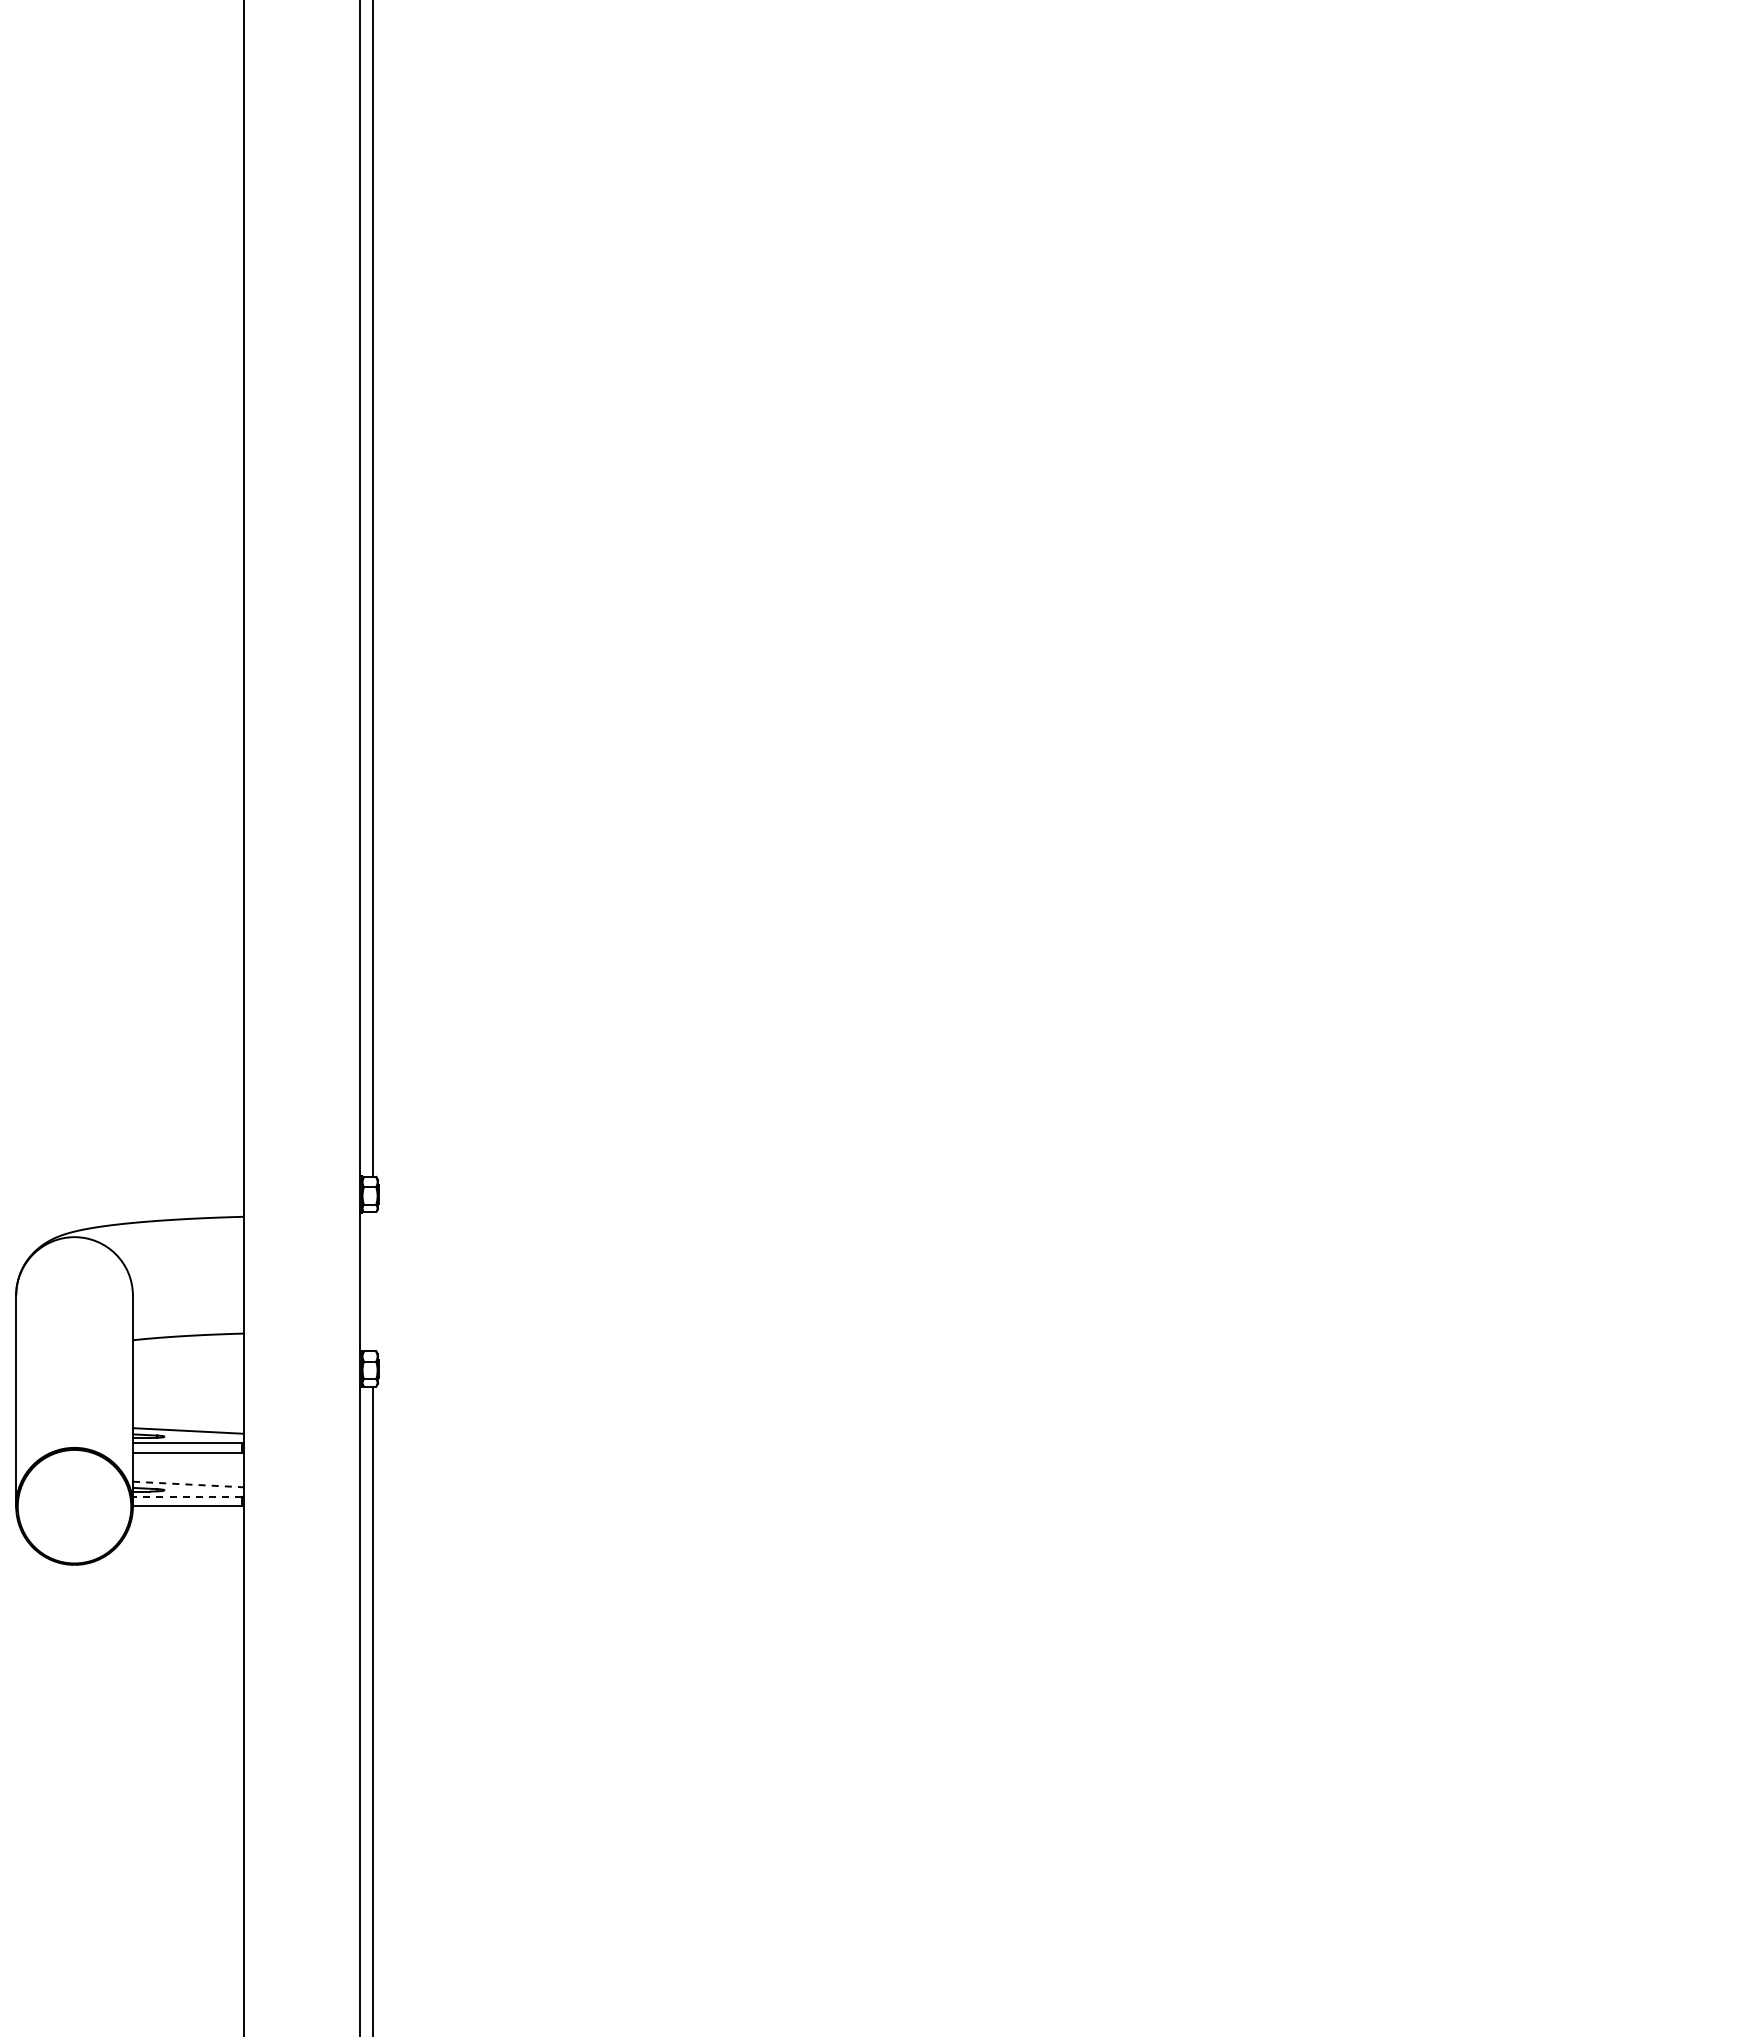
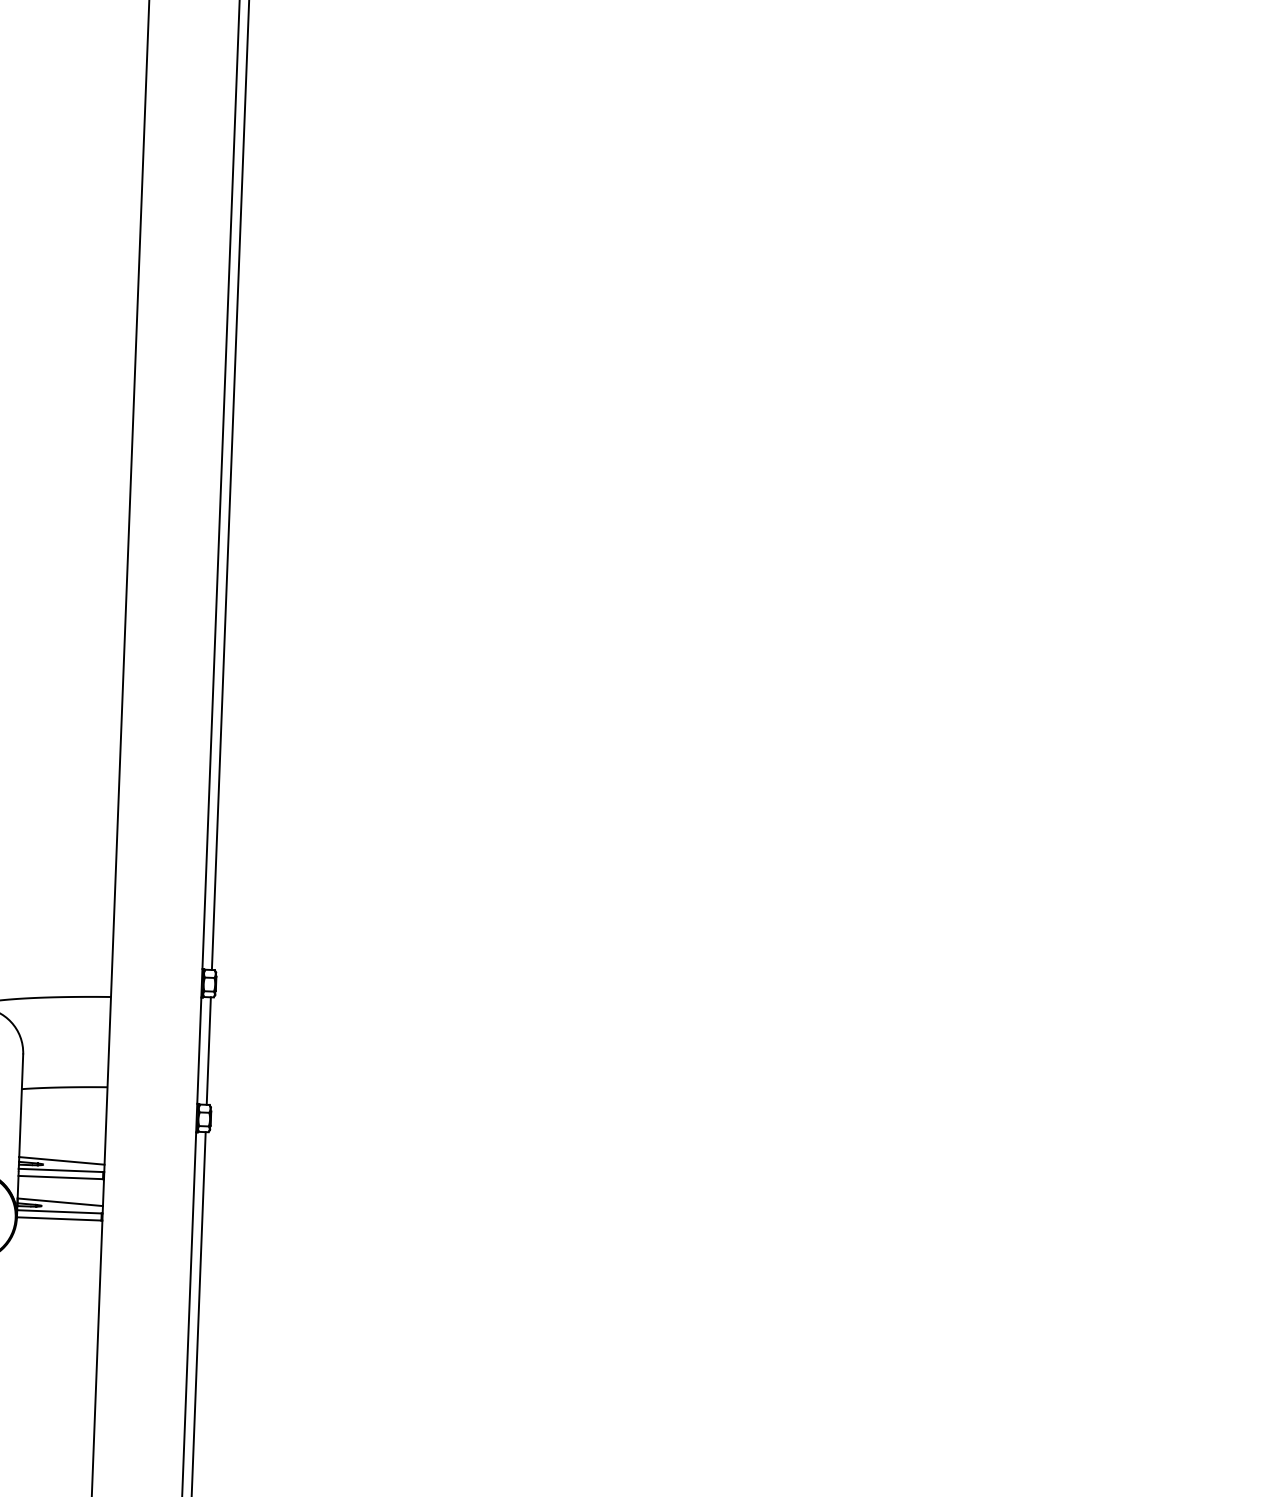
line: (372, 1281) -> (208, 1050), added
line: (188, 1484) -> (60, 1202), dashed -> solid
line: (187, 1496) -> (59, 1211), dashed -> solid

